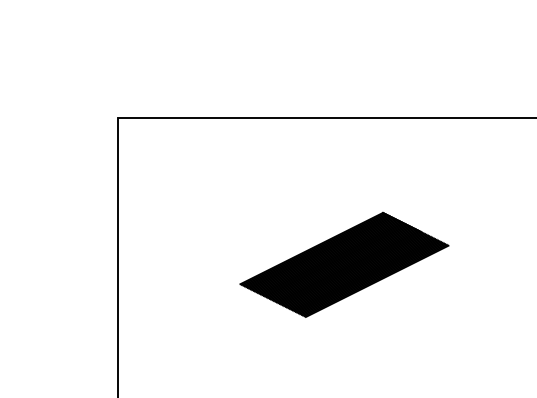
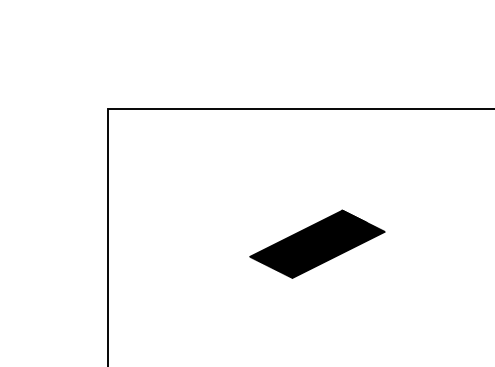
part: (344, 265) -> (317, 244), size x0.7

